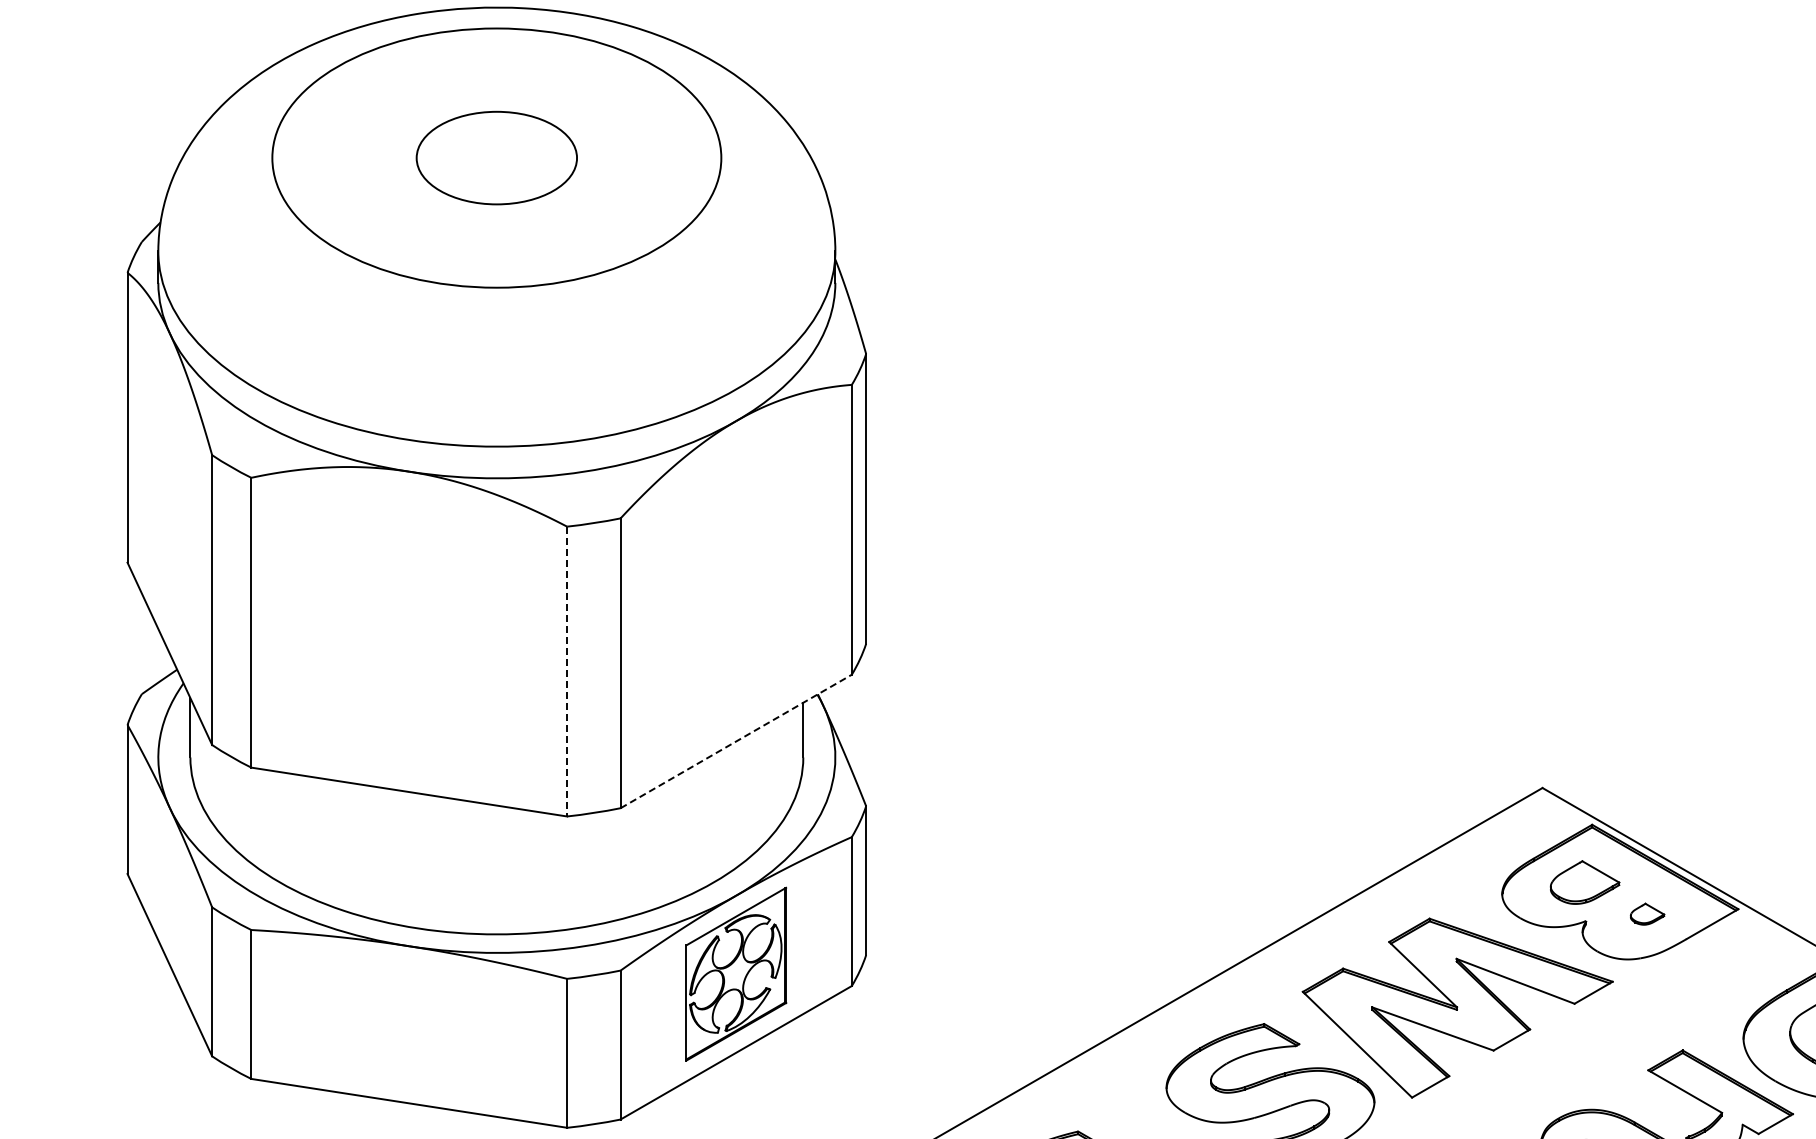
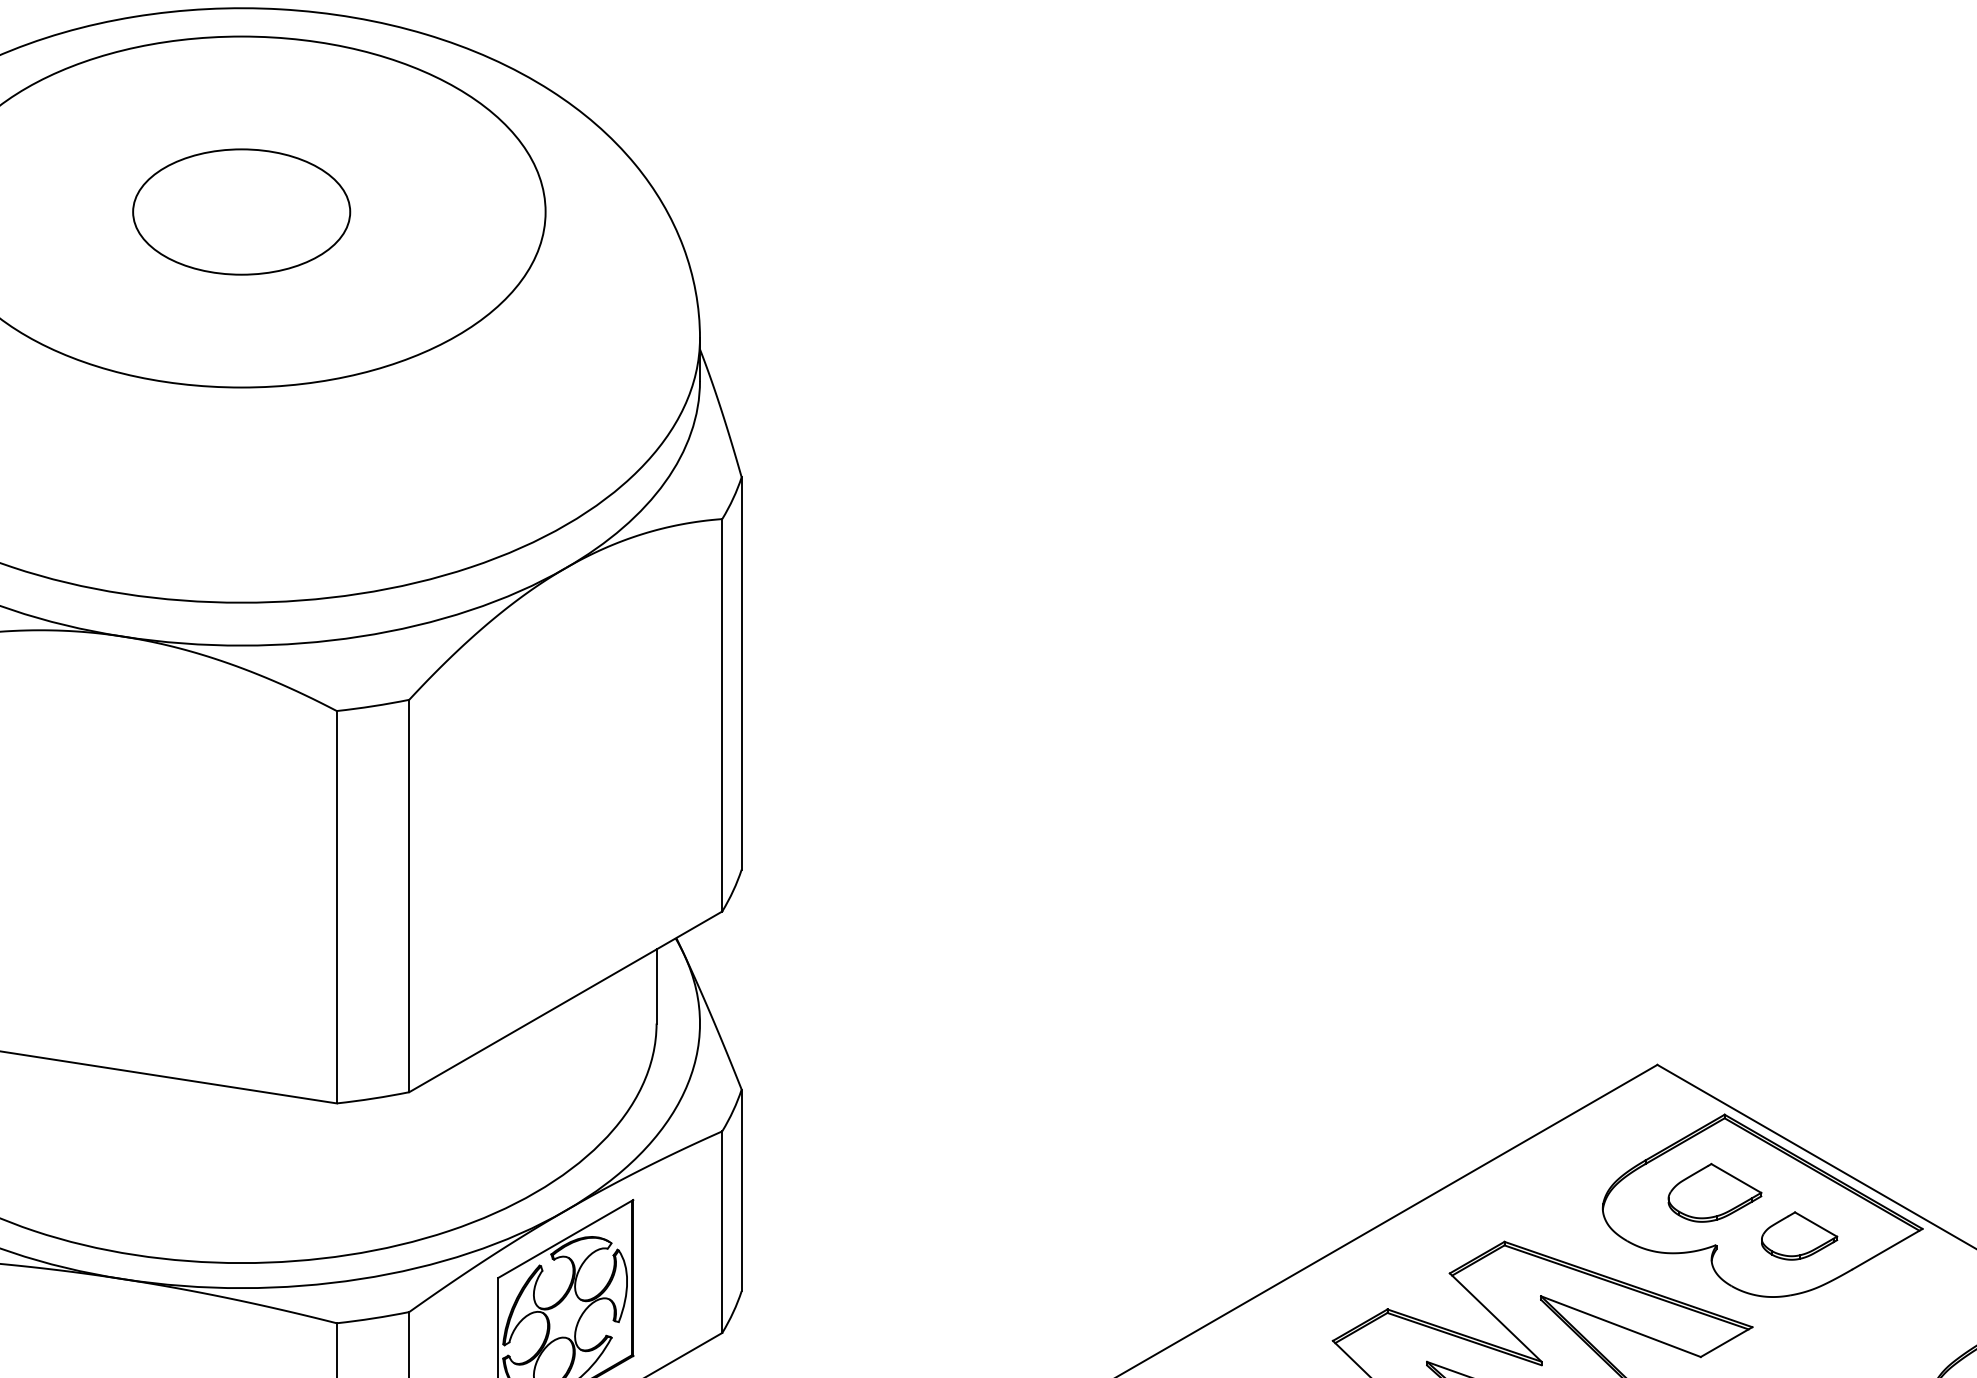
line: (567, 671) -> (337, 907), dashed -> solid
line: (736, 741) -> (566, 1001), dashed -> solid
part: (1647, 913) -> (1799, 1234), size x1.67

